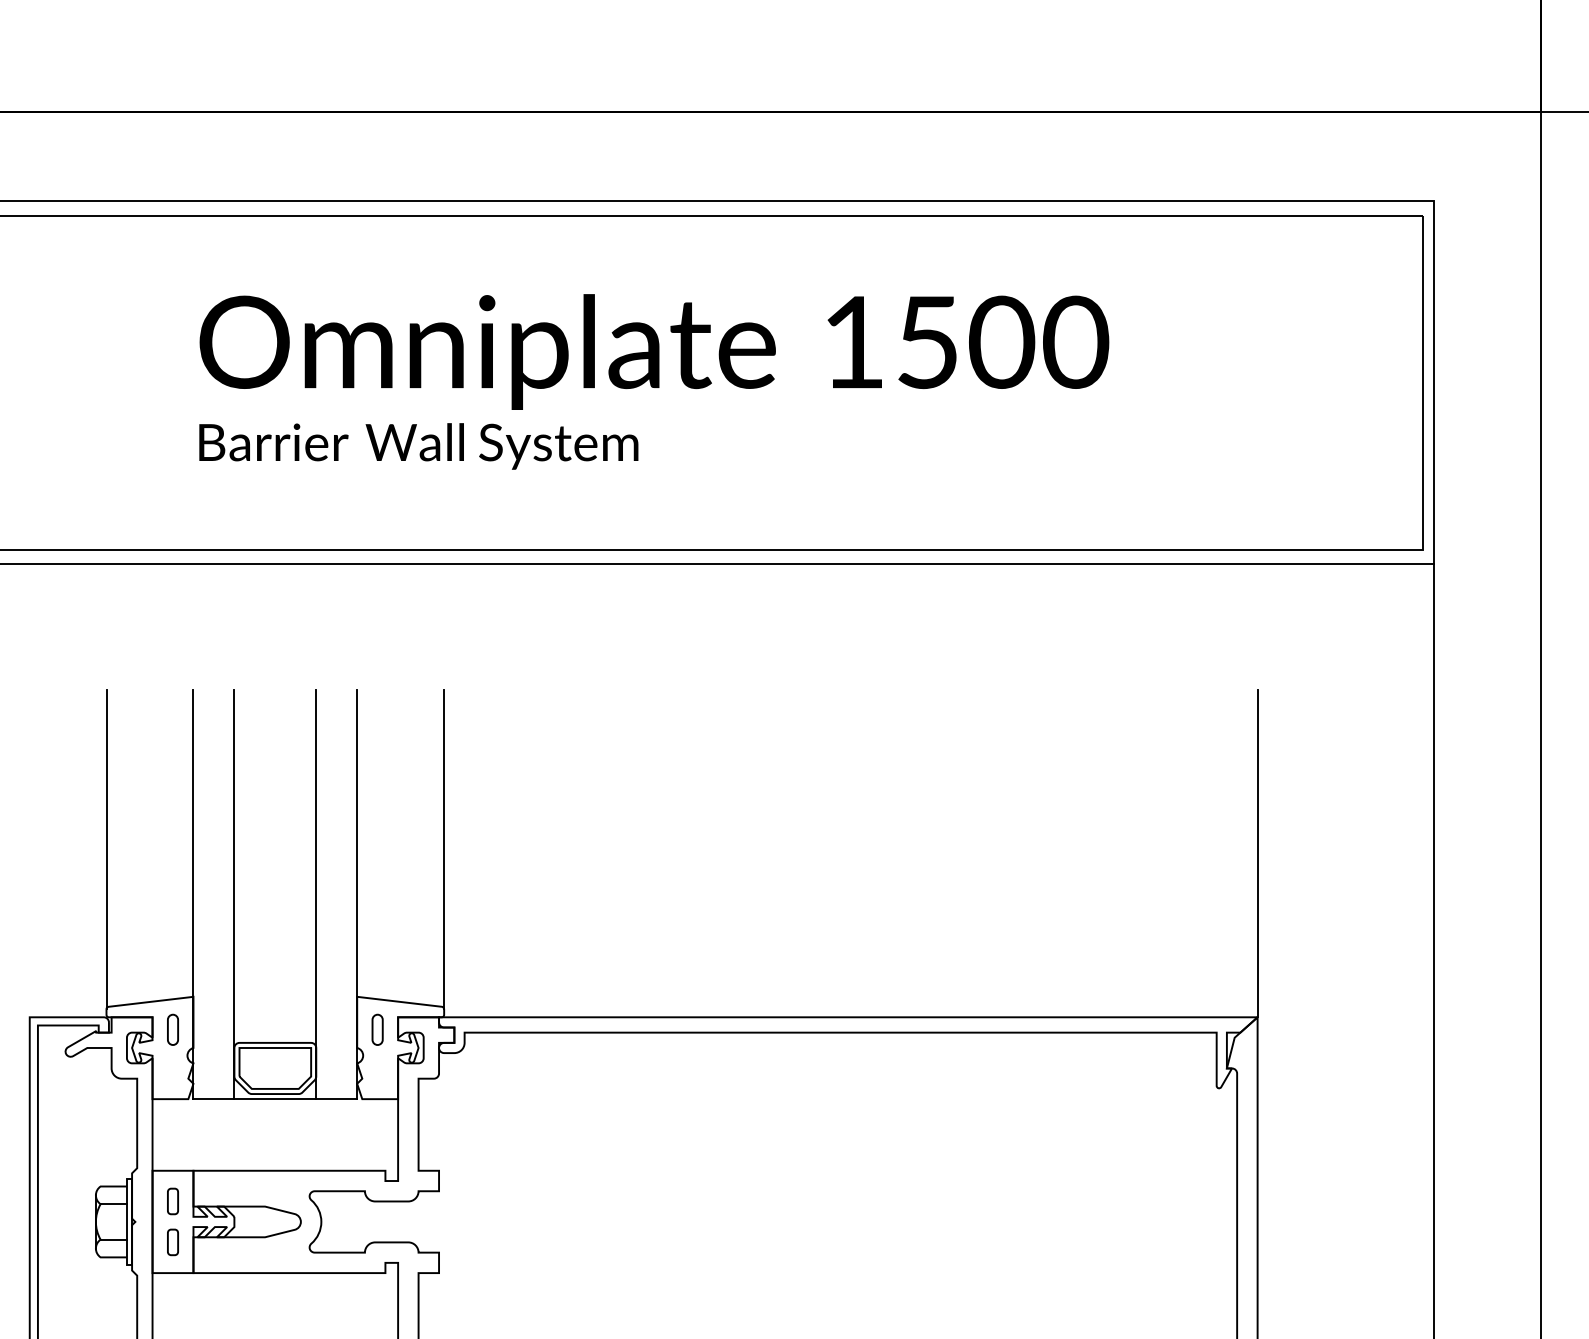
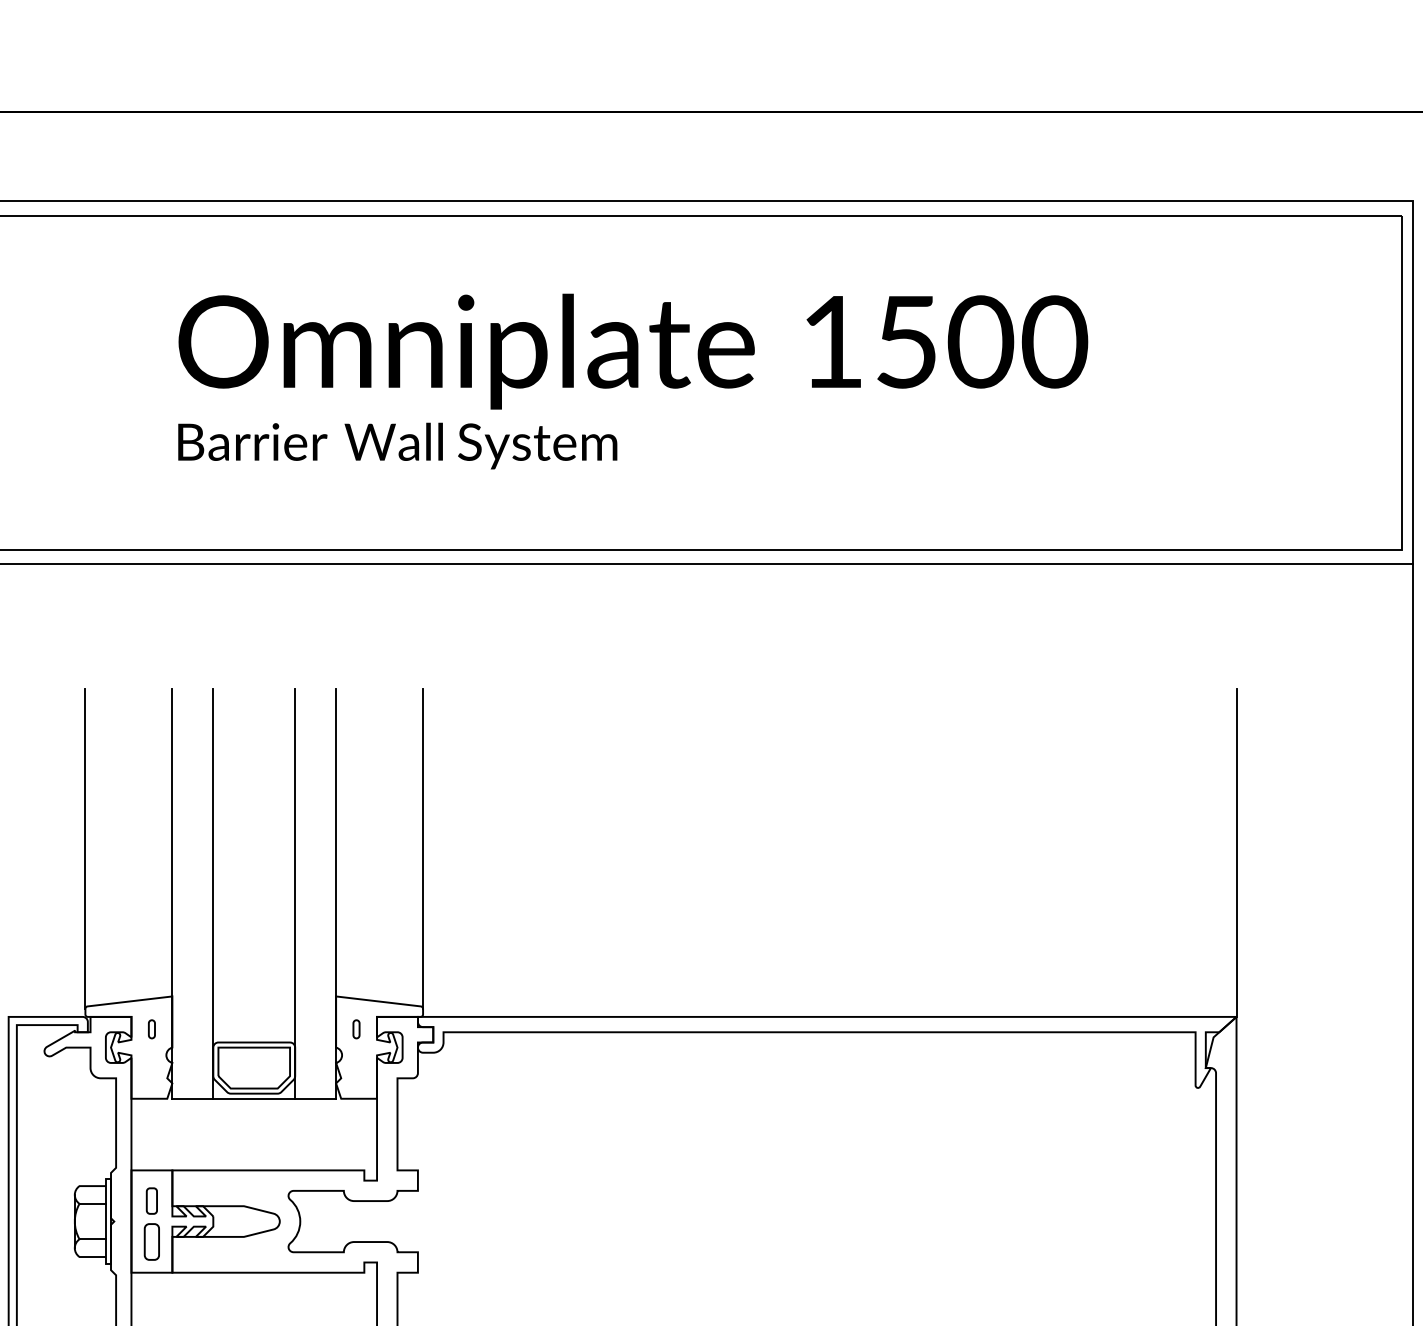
part: (172, 1029) -> (151, 1029), size x0.6
part: (377, 1029) -> (356, 1029), size x0.6
part: (172, 1242) -> (151, 1242), size x1.4

